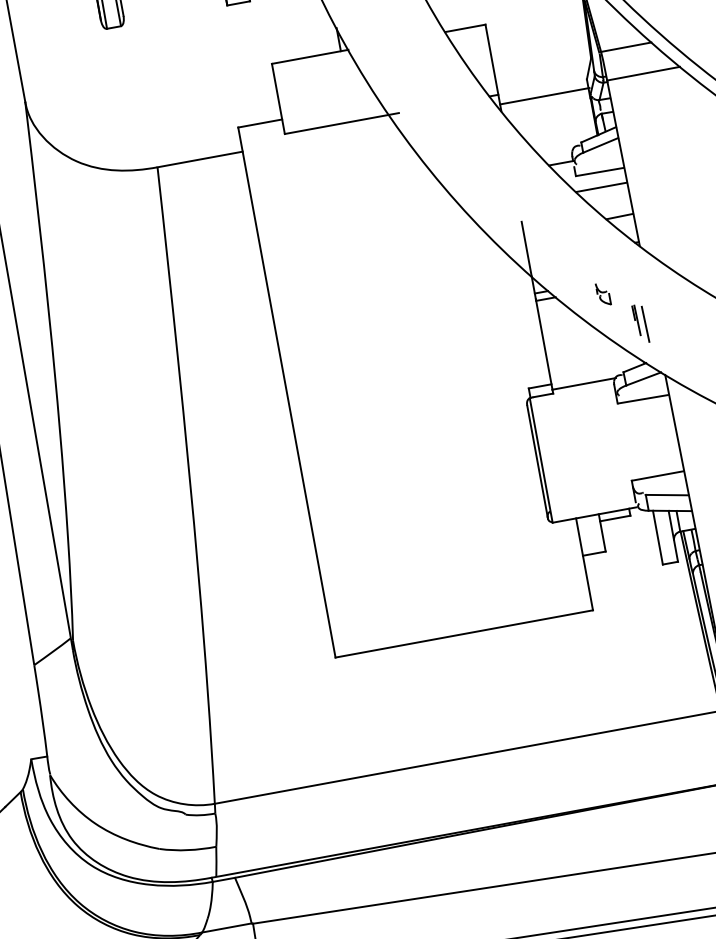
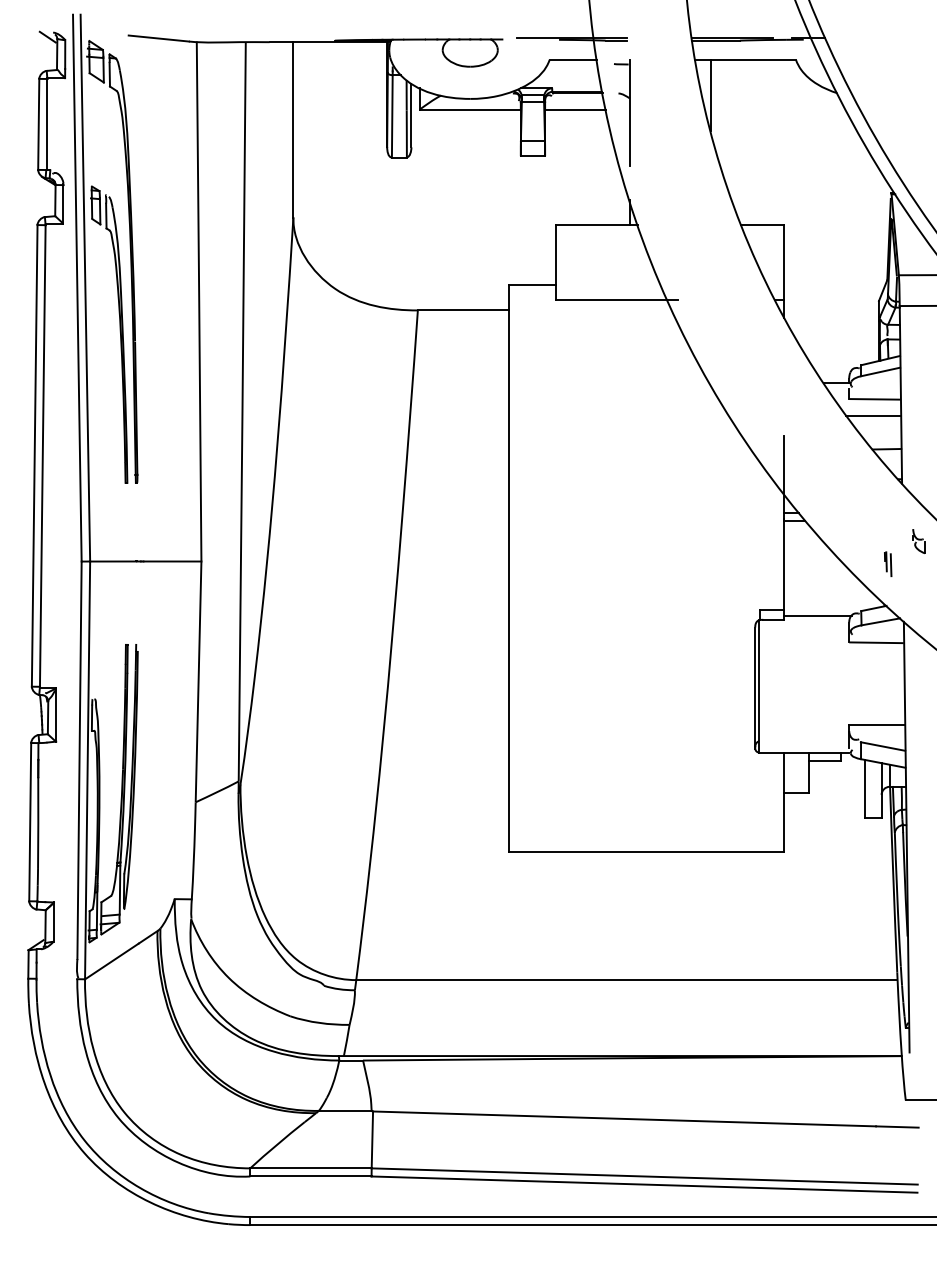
line: (545, 96) -> (832, 310), removed
part: (602, 294) -> (918, 541), moved
part: (640, 324) -> (887, 564), size x0.6

